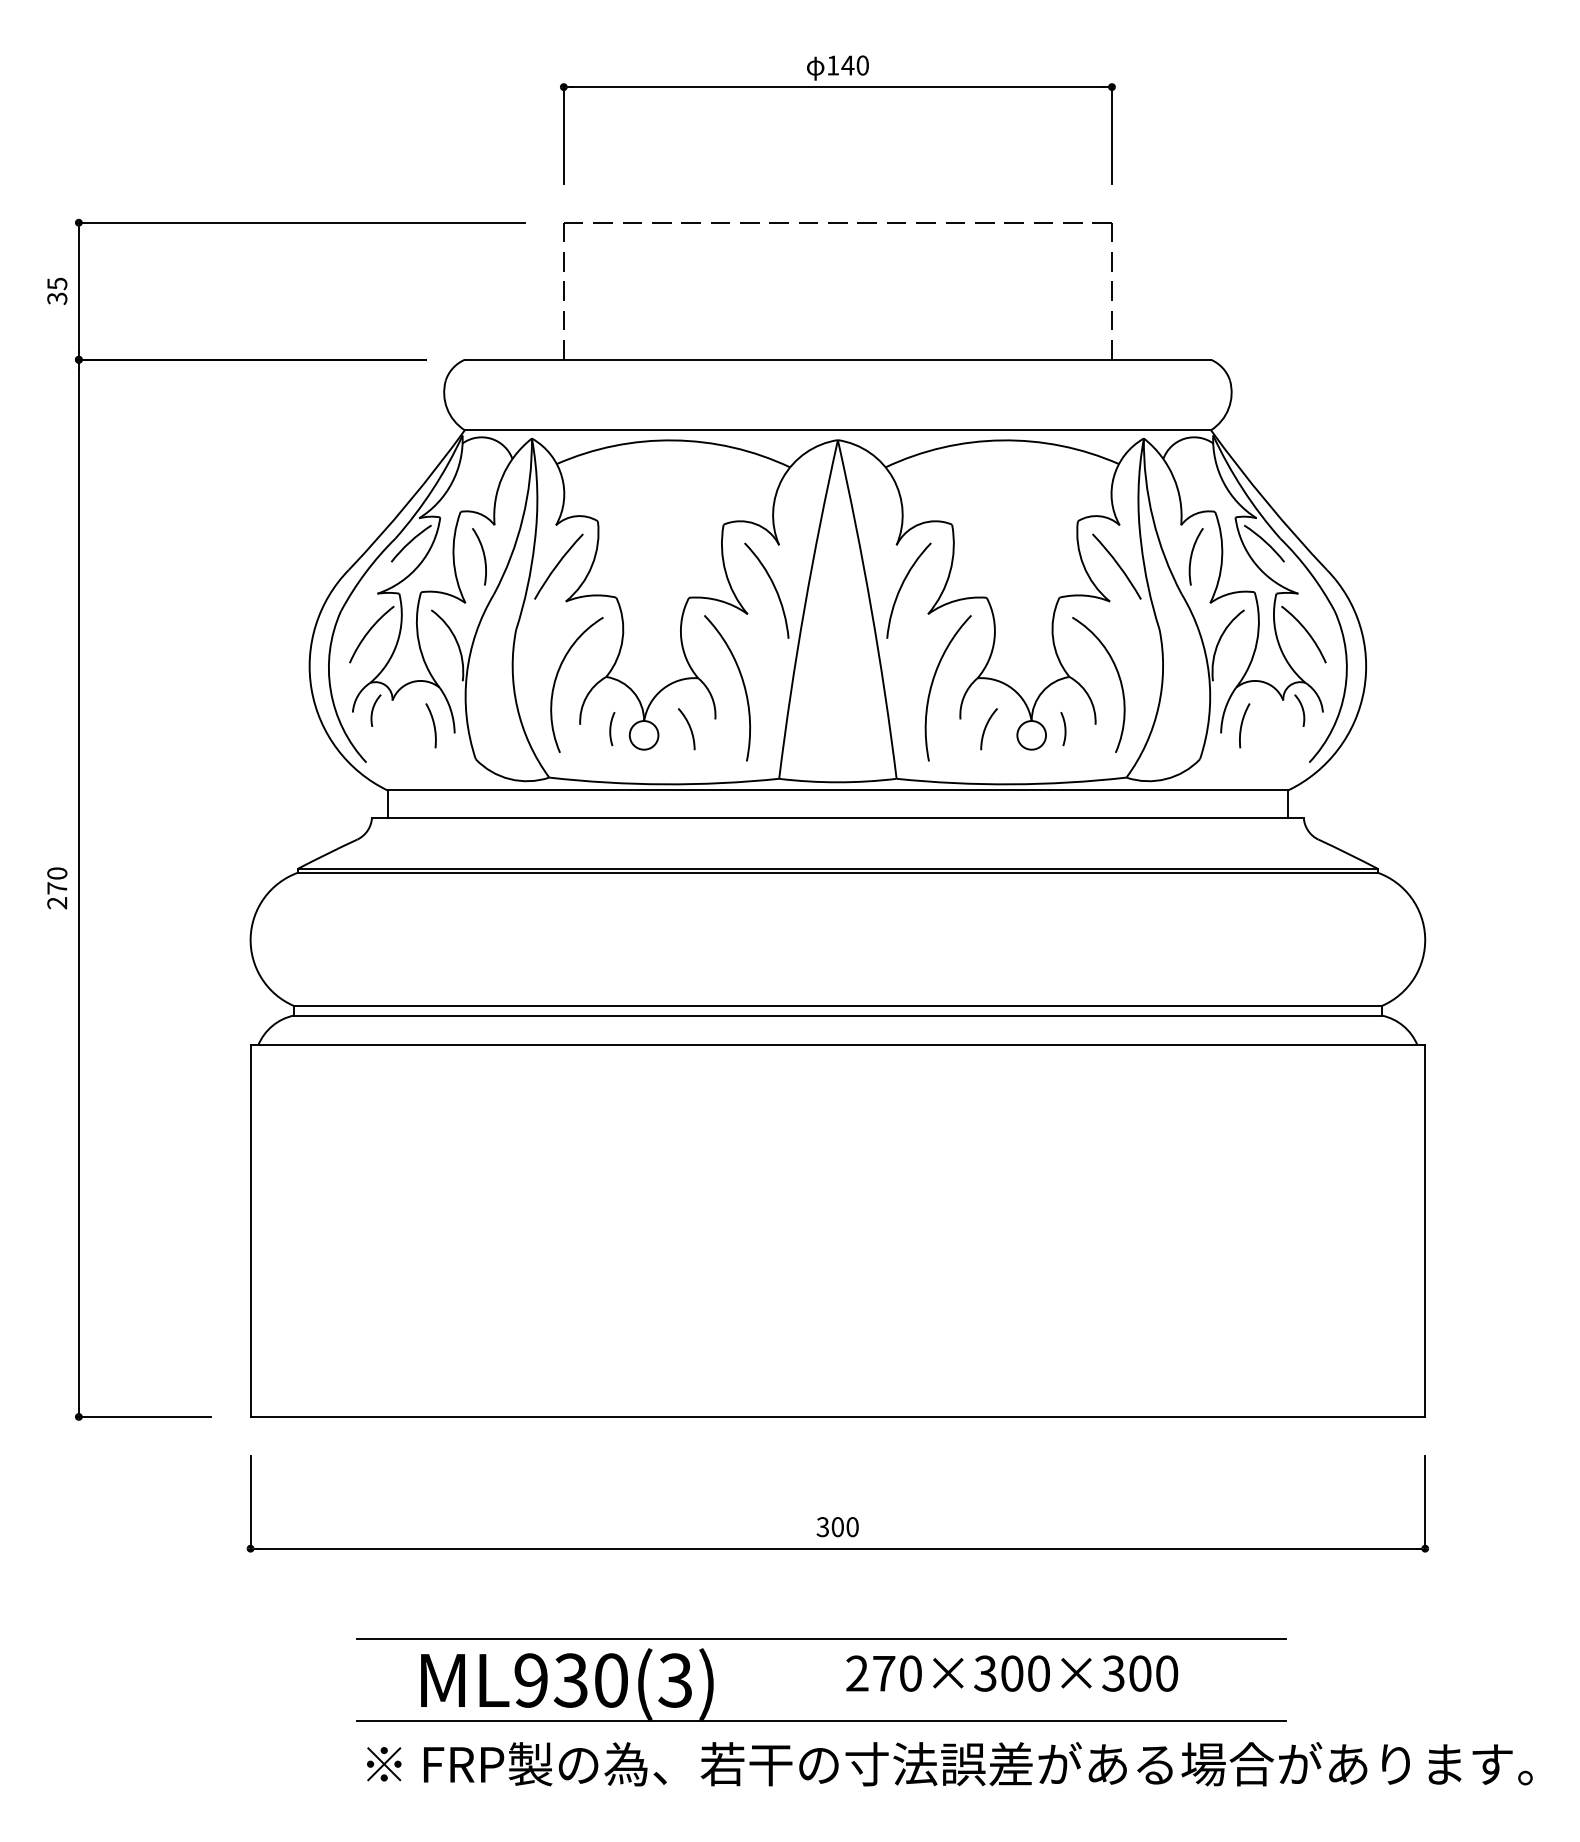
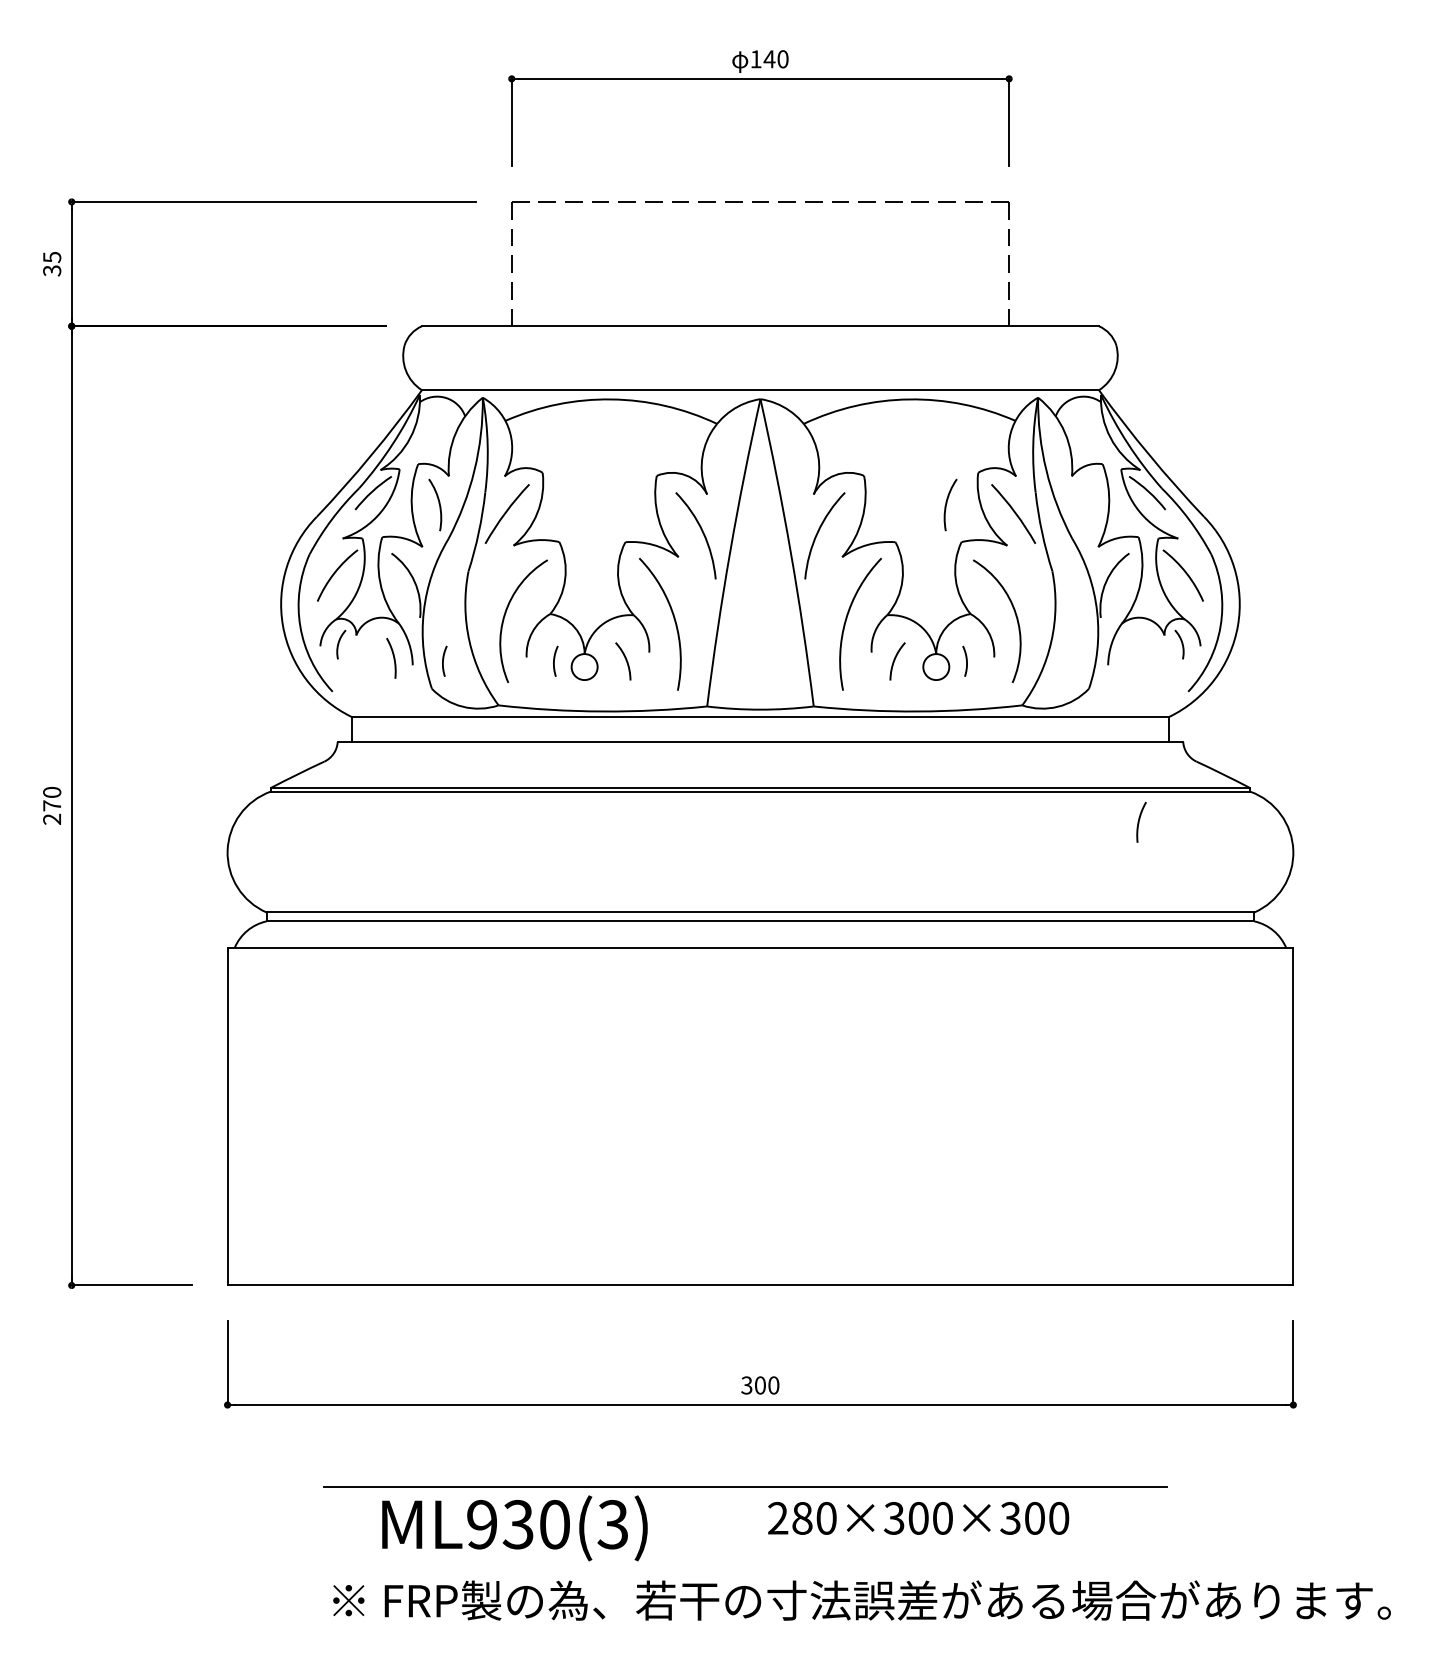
arc: (1192, 555) -> (947, 503), moved
arc: (1242, 725) -> (1139, 822), moved
arc: (488, 728) -> (443, 660), added
text: (884, 1673) -> (802, 1518), 270×300×300 -> 280×300×300
line: (821, 1721) -> (745, 1561), removed

